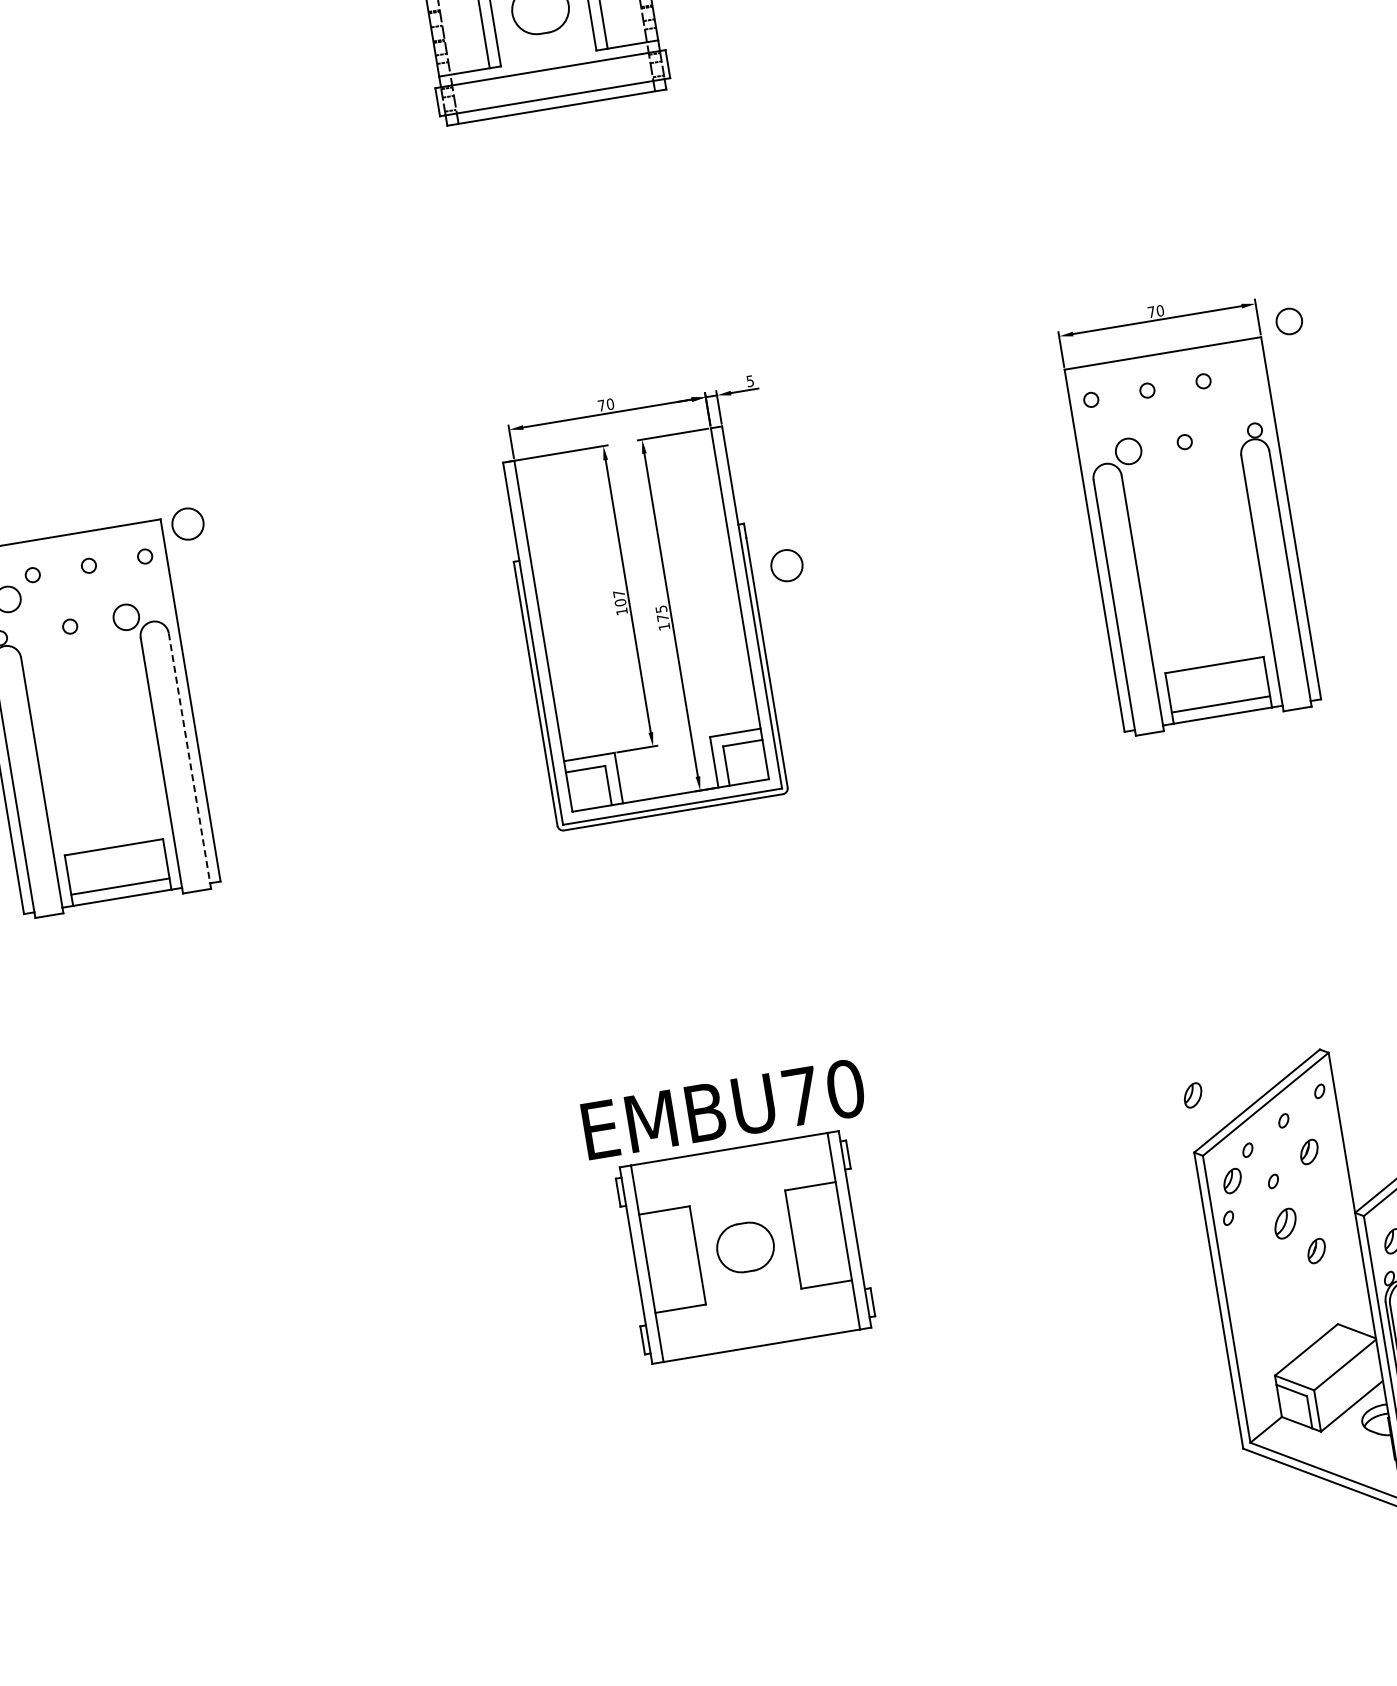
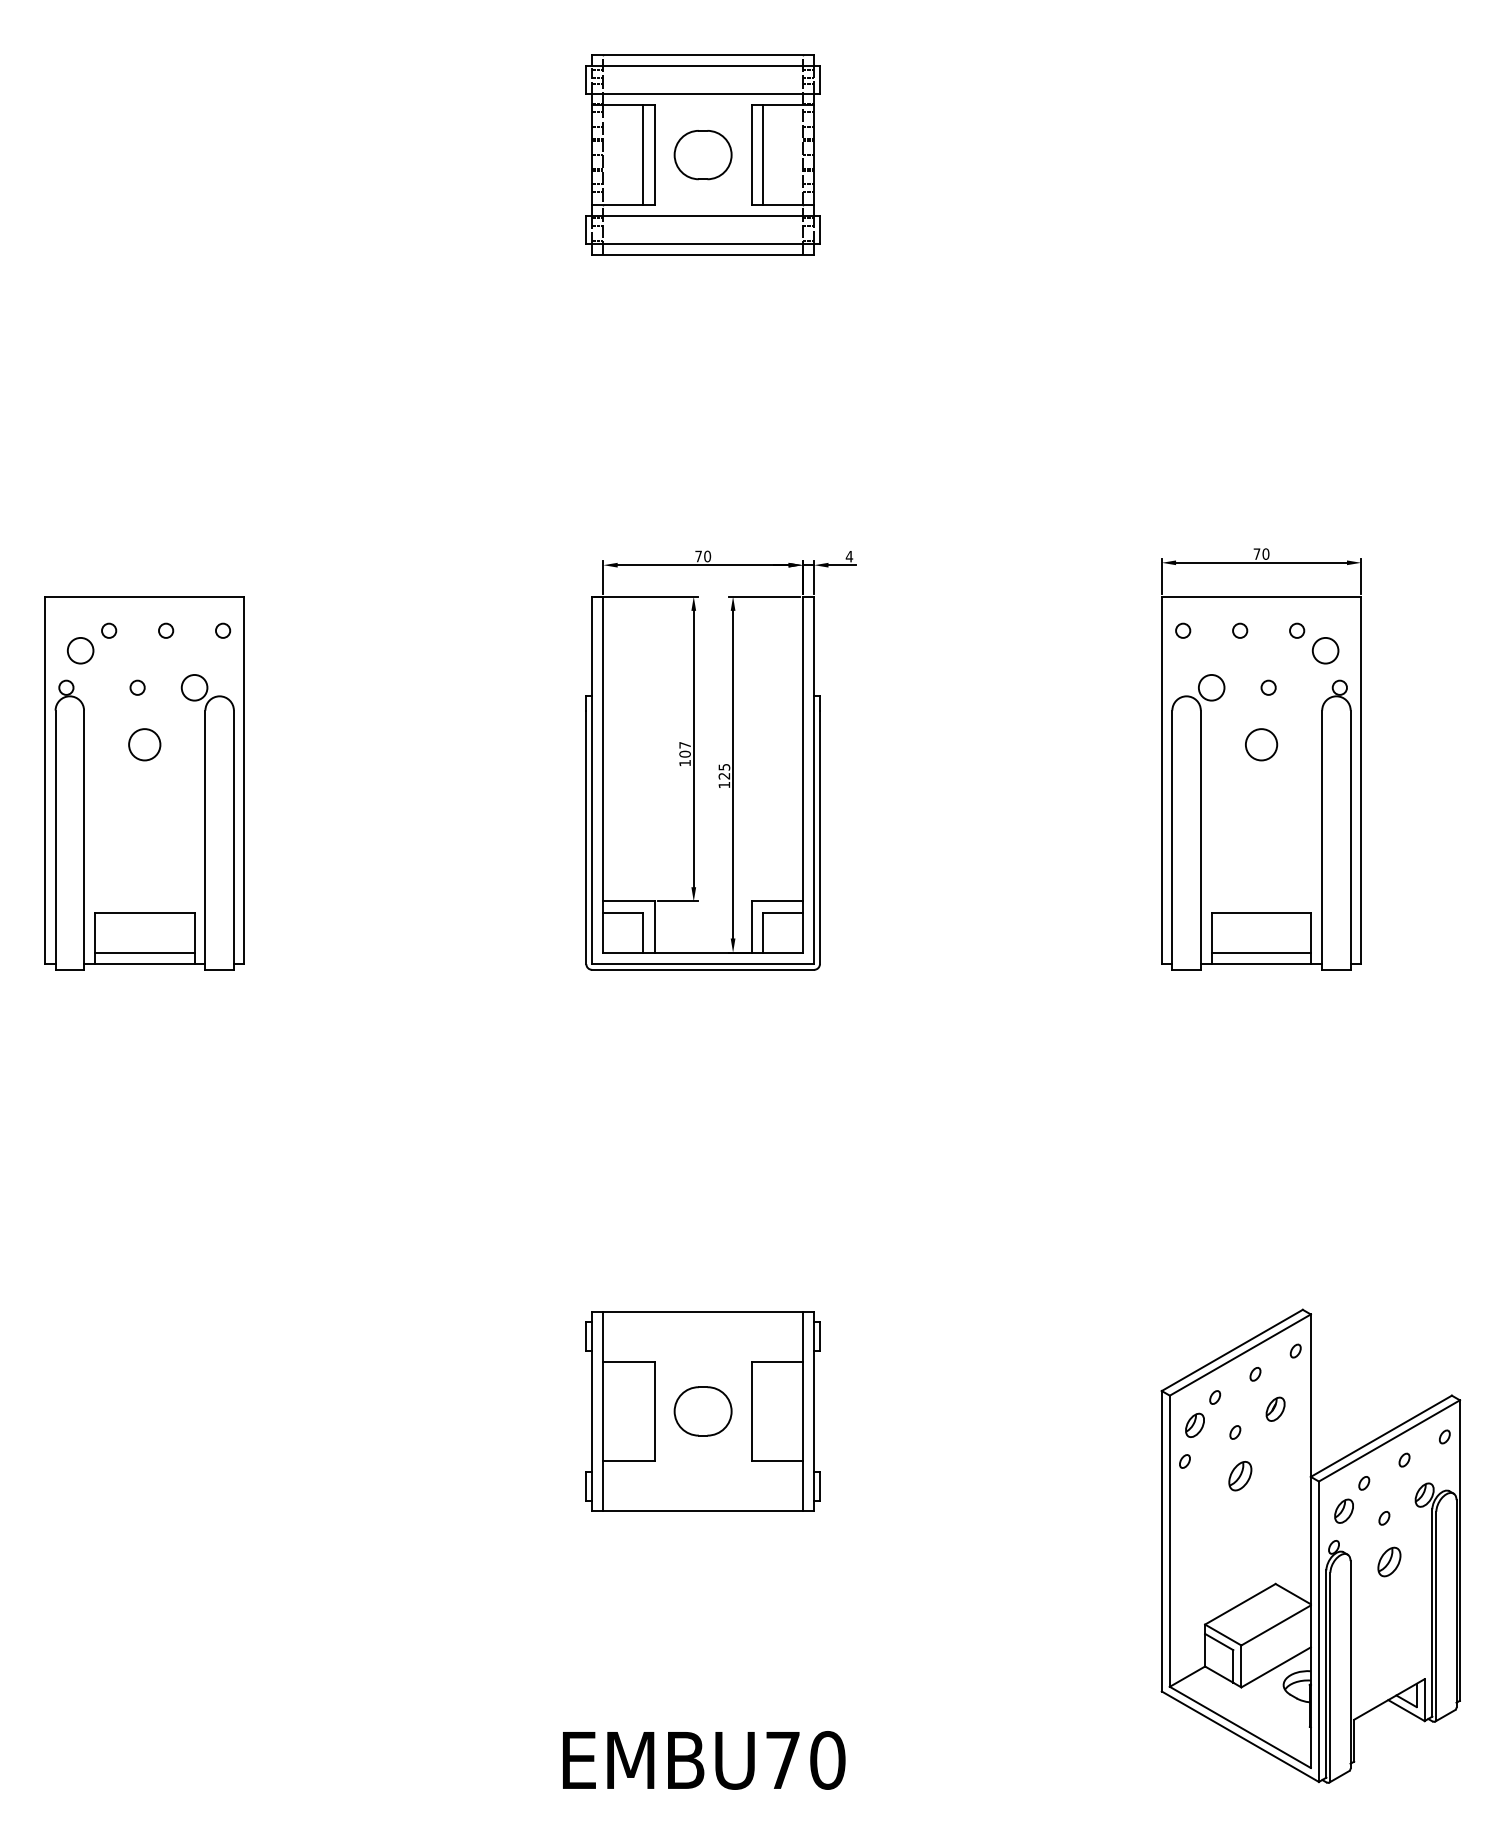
circle: (1289, 321) -> (1325, 650), moved
text: (750, 381) -> (849, 556), 5 -> 4
circle: (187, 523) -> (144, 744), moved
circle: (786, 565) -> (1261, 744), moved
text: (663, 618) -> (724, 776), 175 -> 125
line: (189, 758) -> (233, 837), dashed -> solid
part: (1192, 1094) -> (1169, 1333), removed
text: (724, 1109) -> (704, 1760), moved
part: (1316, 1250) -> (1266, 1507), removed

